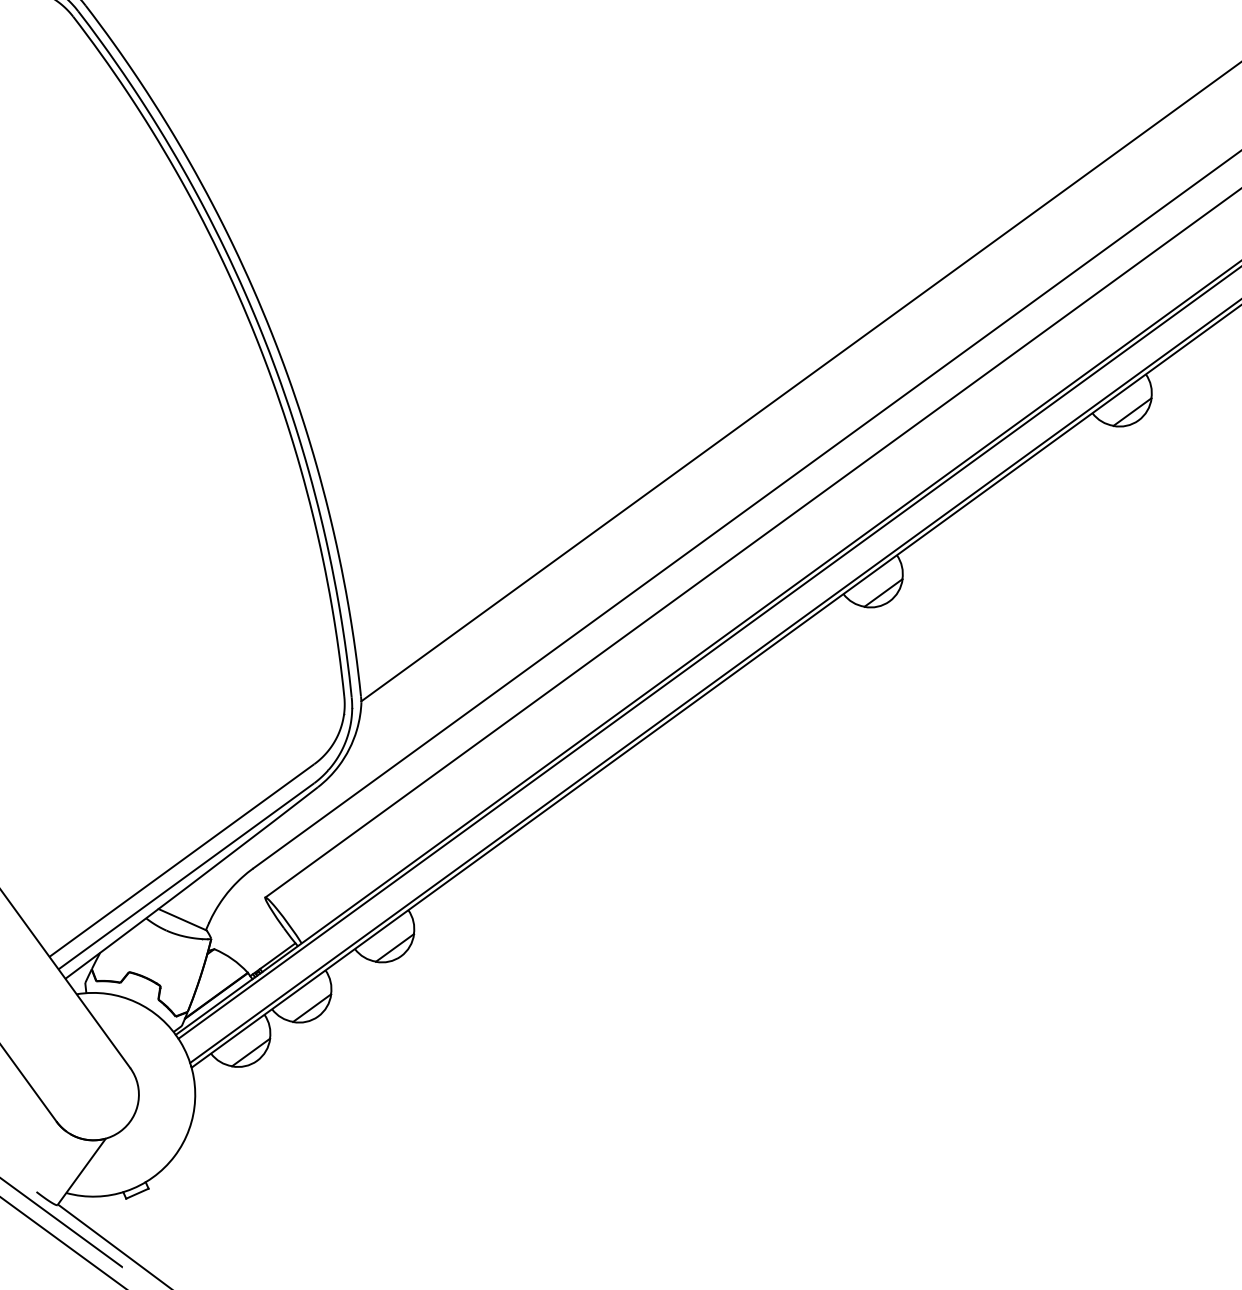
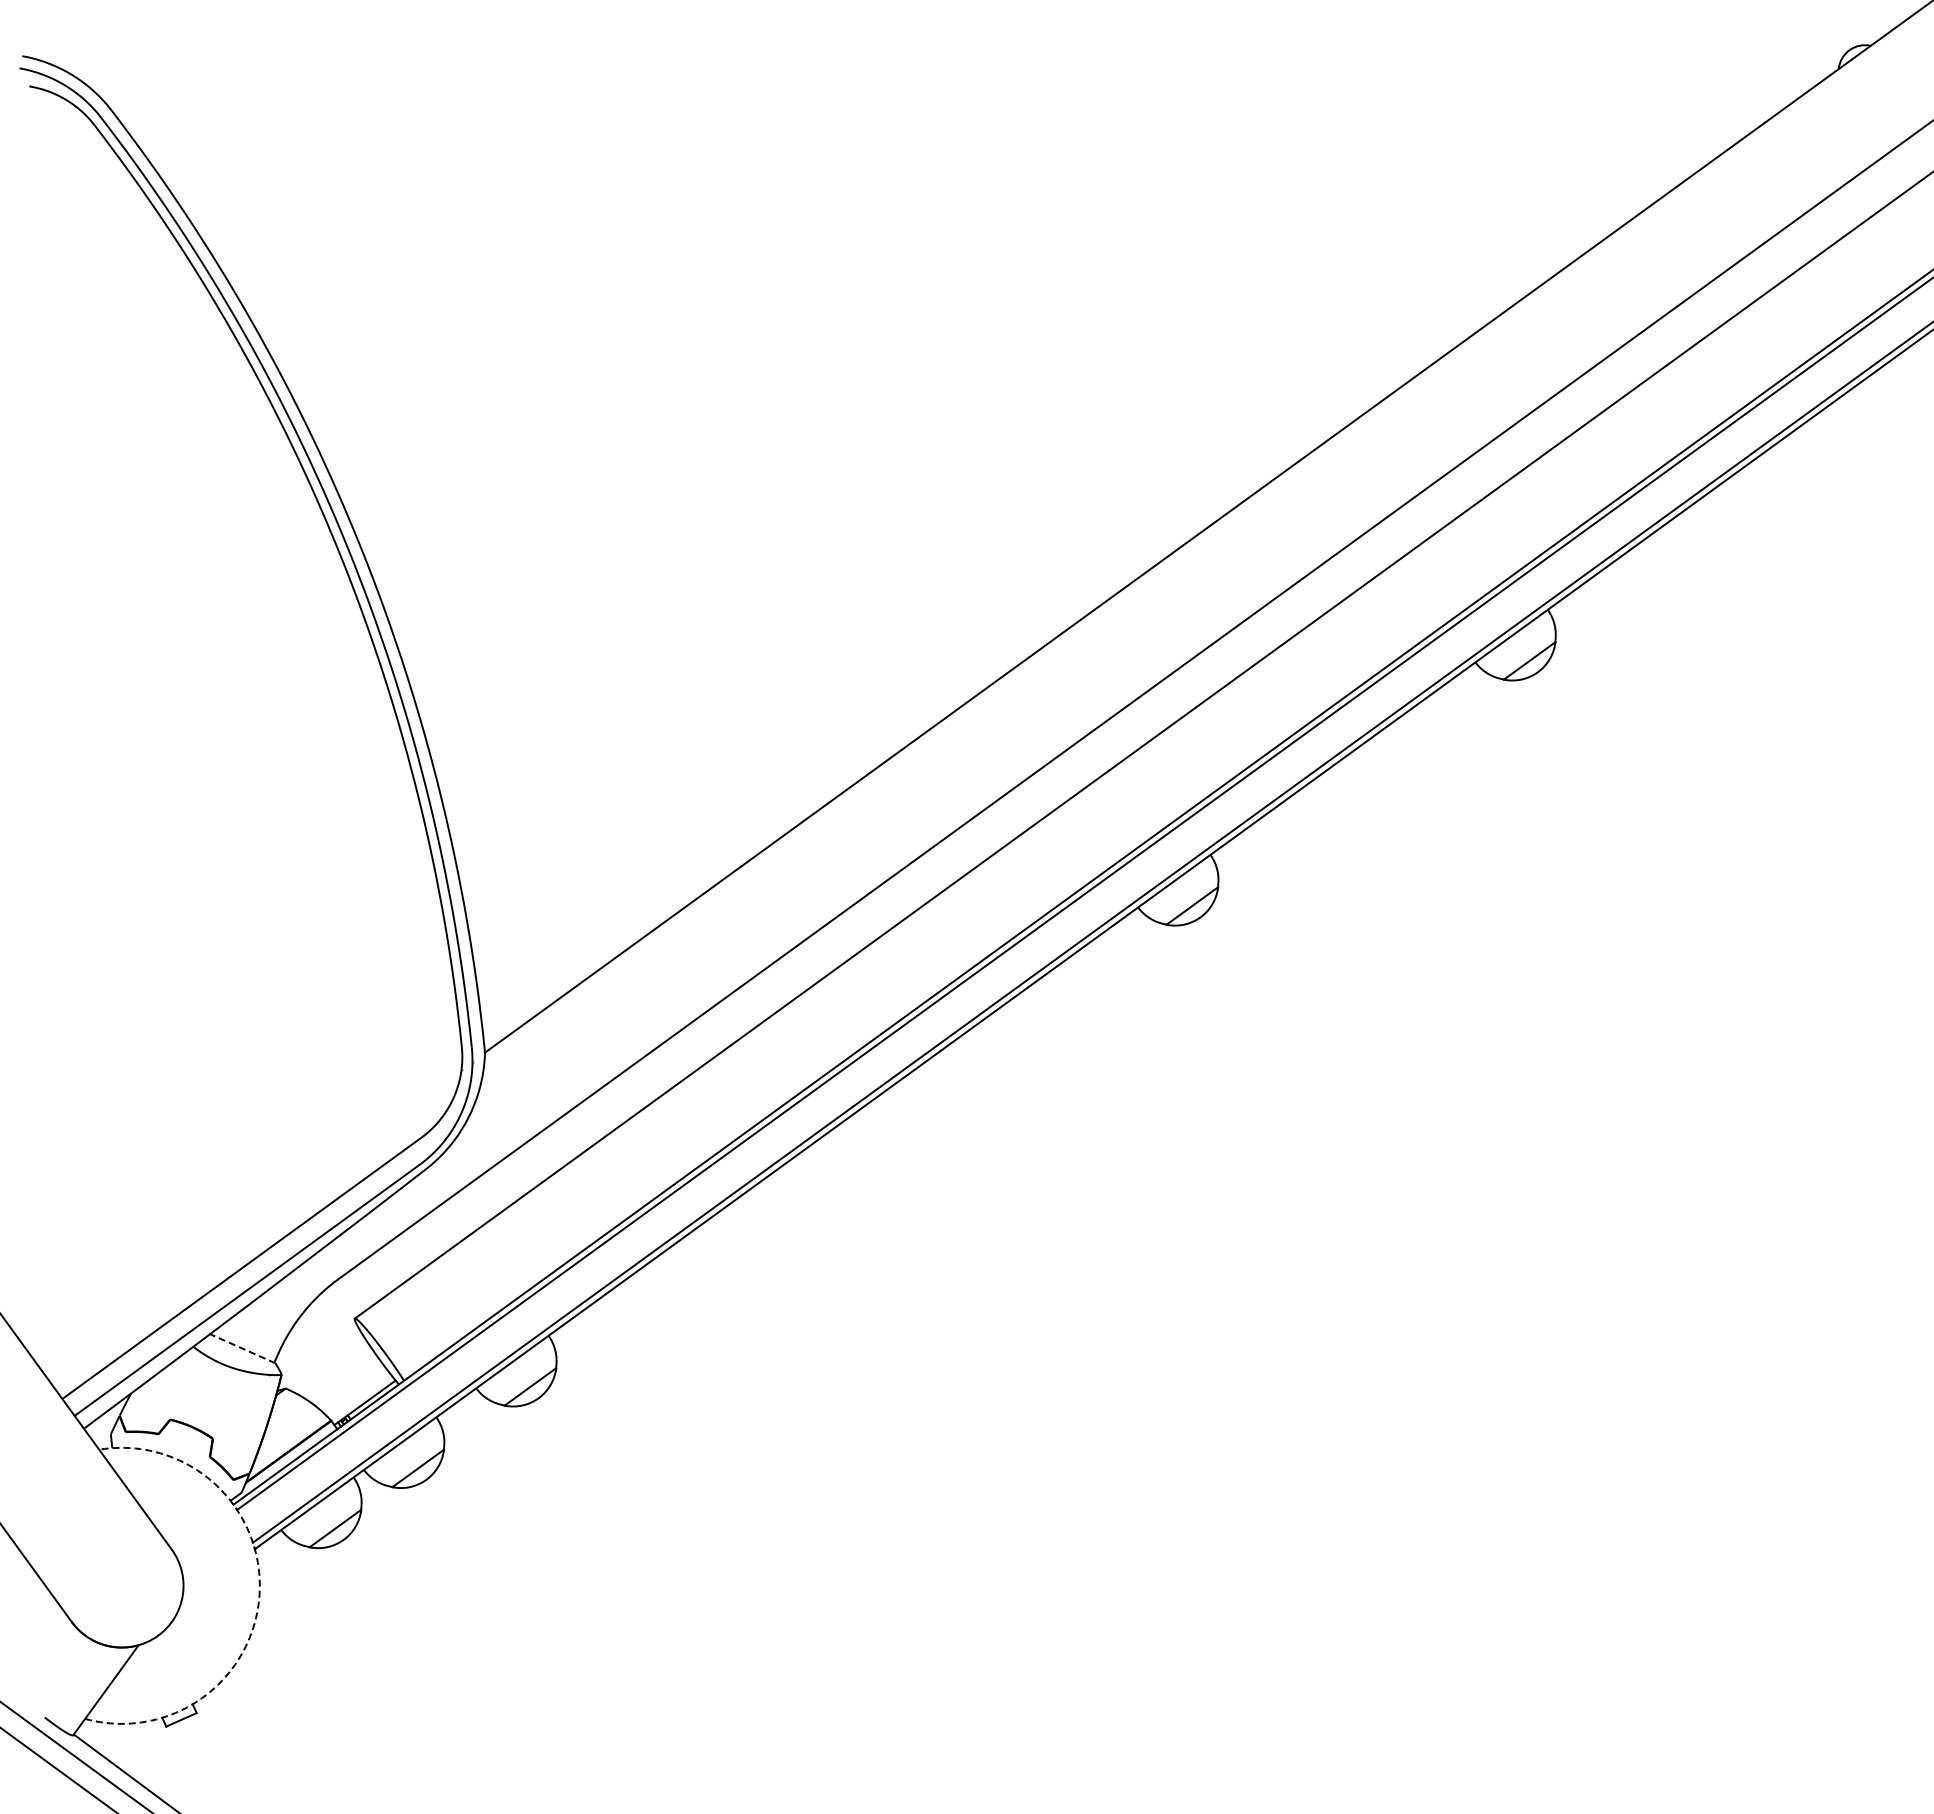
line: (182, 919) -> (242, 1348), solid -> dashed
arc: (195, 1100) -> (259, 1593), solid -> dashed

